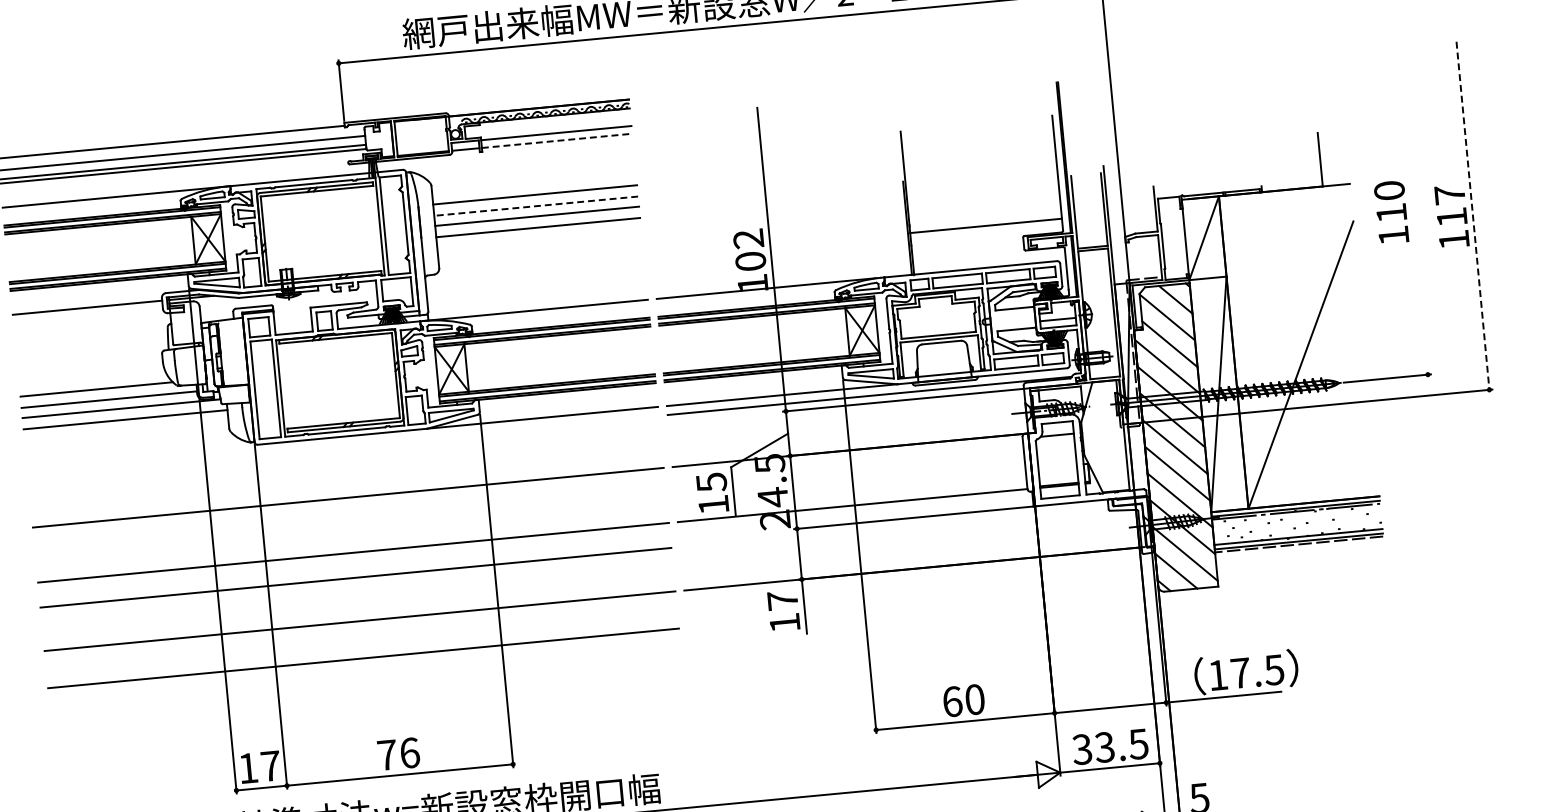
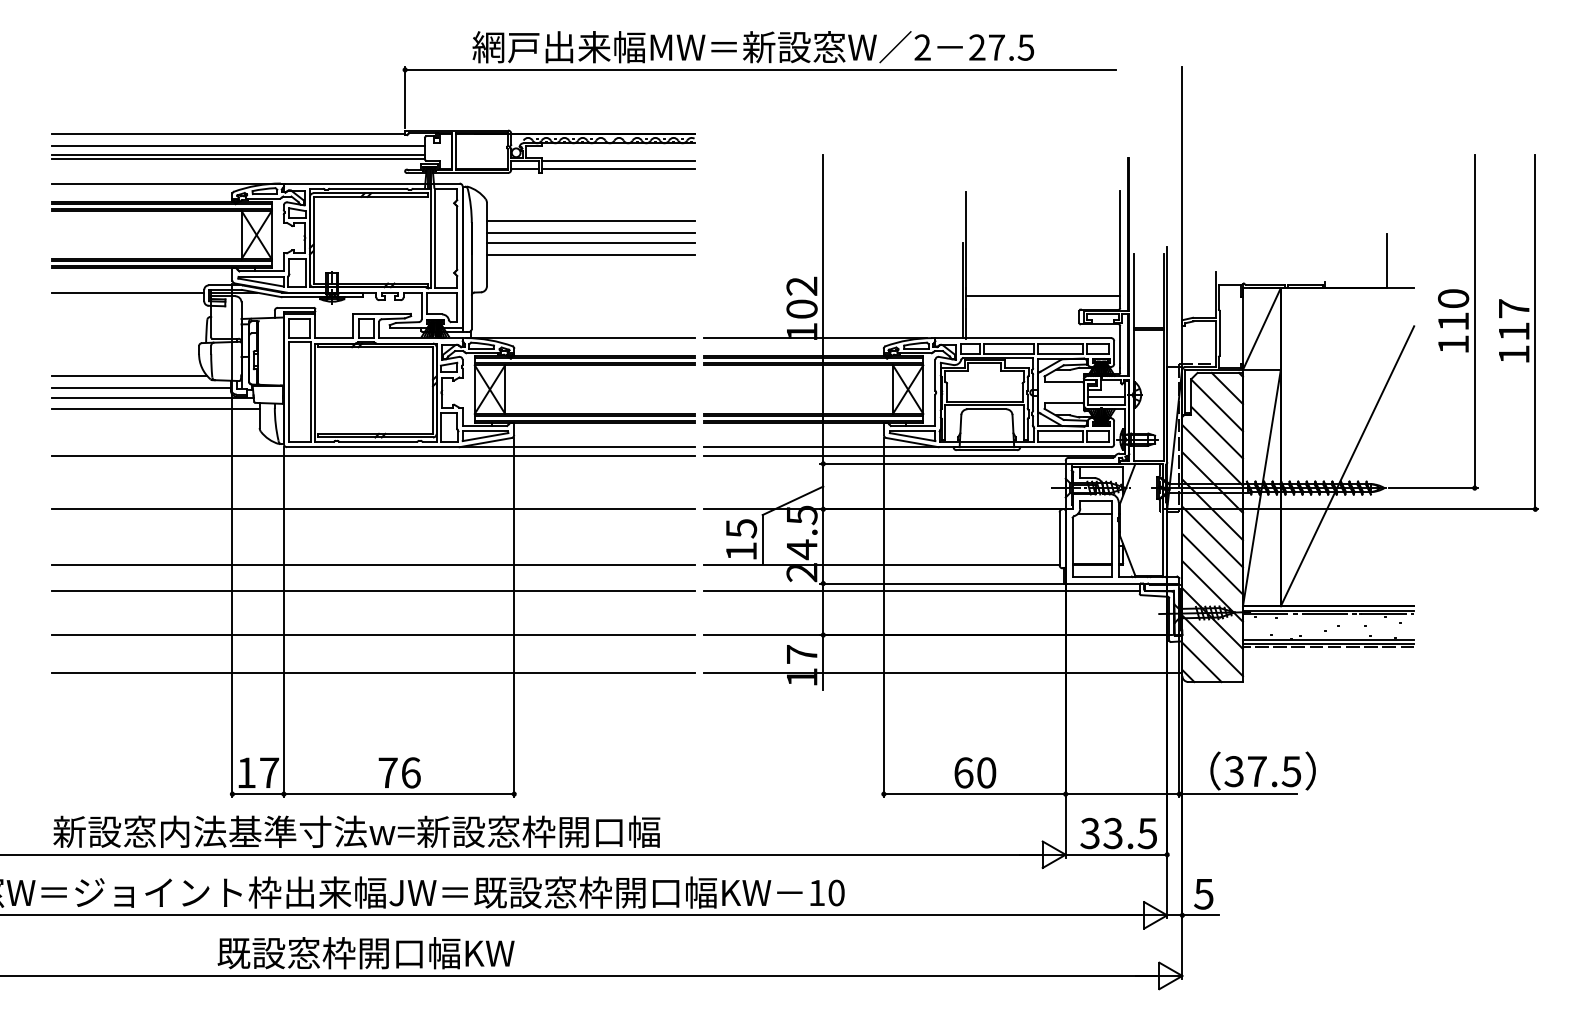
line: (557, 141) -> (618, 169), dashed -> solid
line: (535, 205) -> (590, 232), dashed -> solid
line: (1412, 211) -> (1474, 321), added
line: (1473, 216) -> (1535, 332), dashed -> solid
line: (343, 445) -> (373, 456), added
line: (894, 526) -> (921, 590), added
line: (922, 605) -> (942, 672), added
text: (1217, 675) -> (1233, 771), 17.5 -> 37.5

